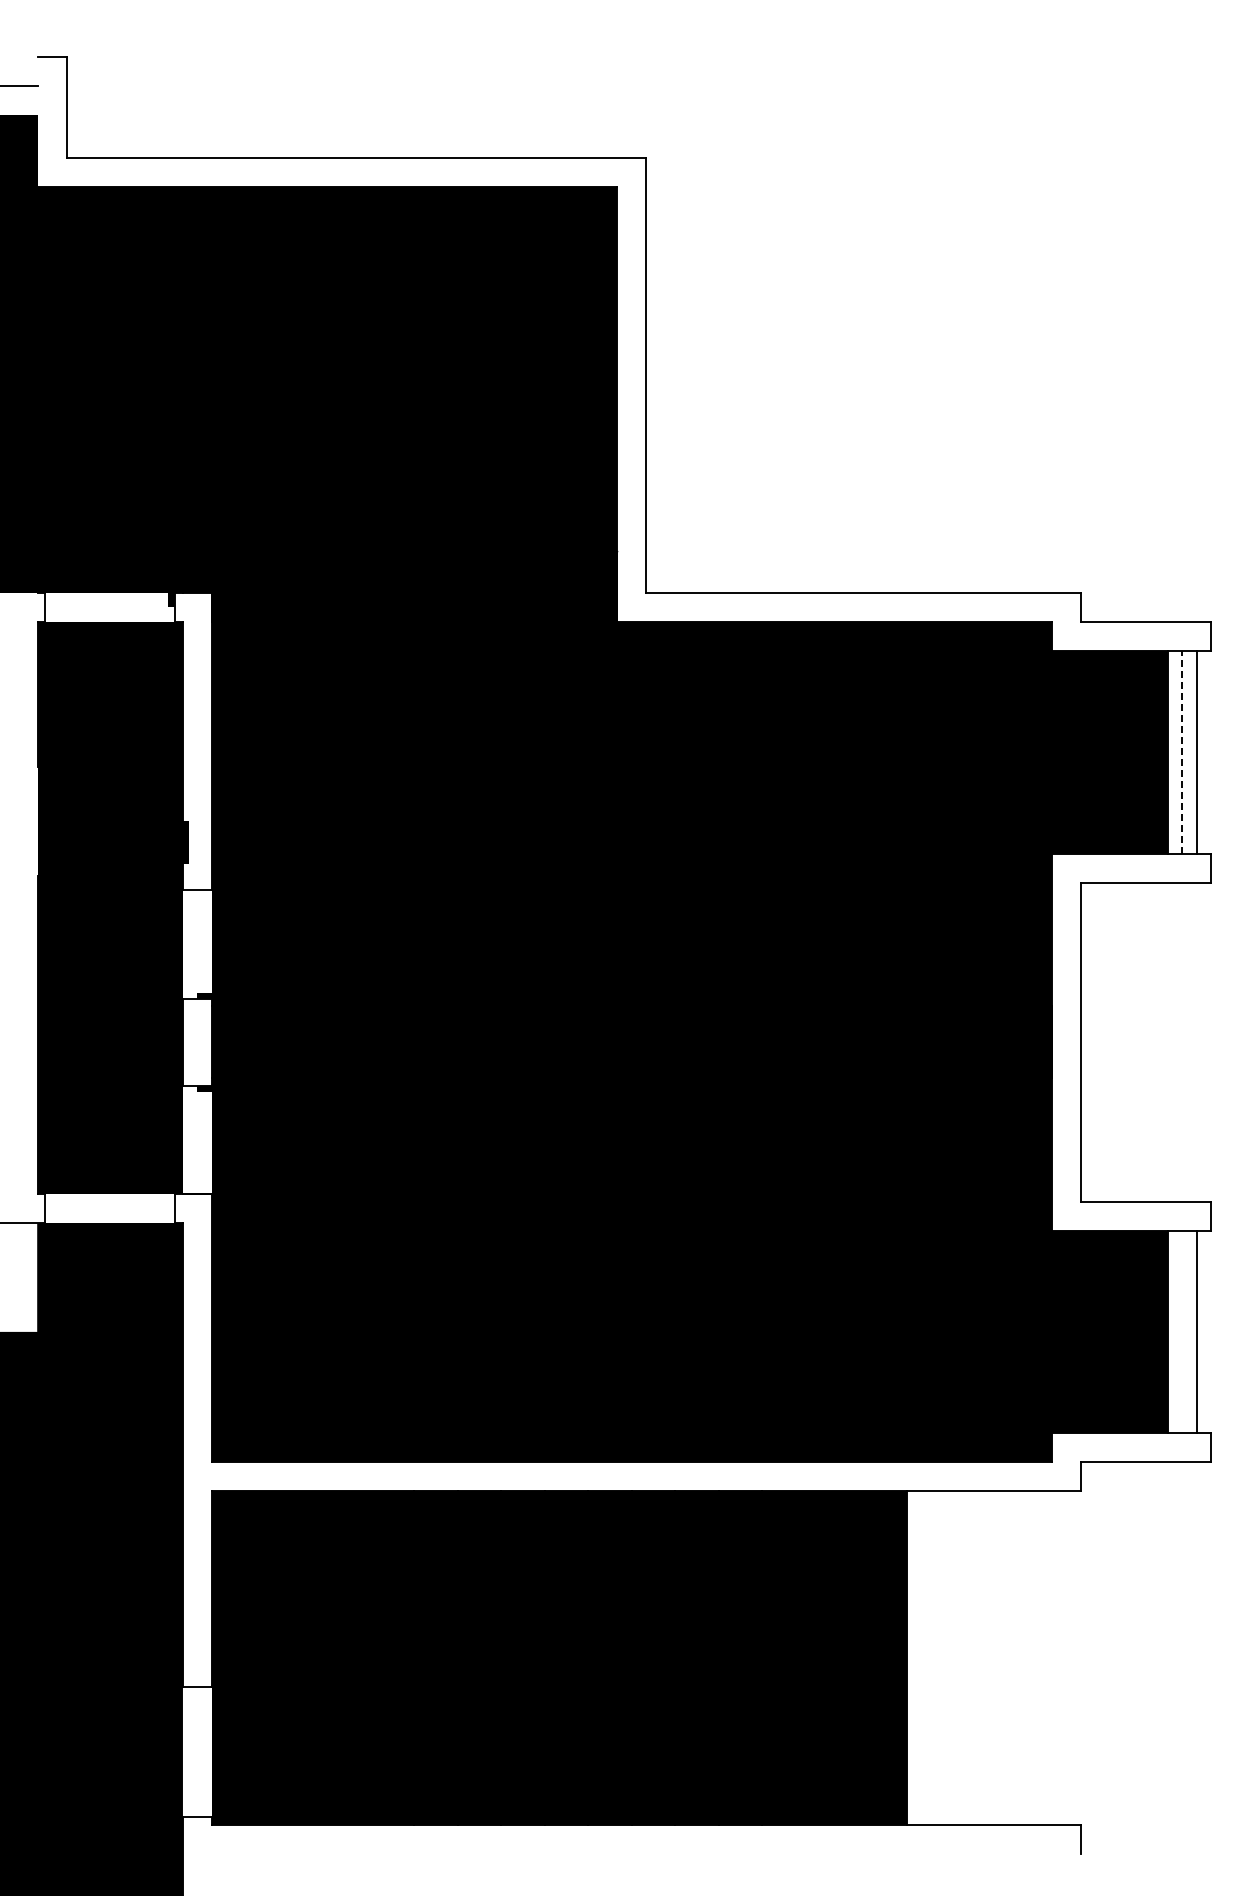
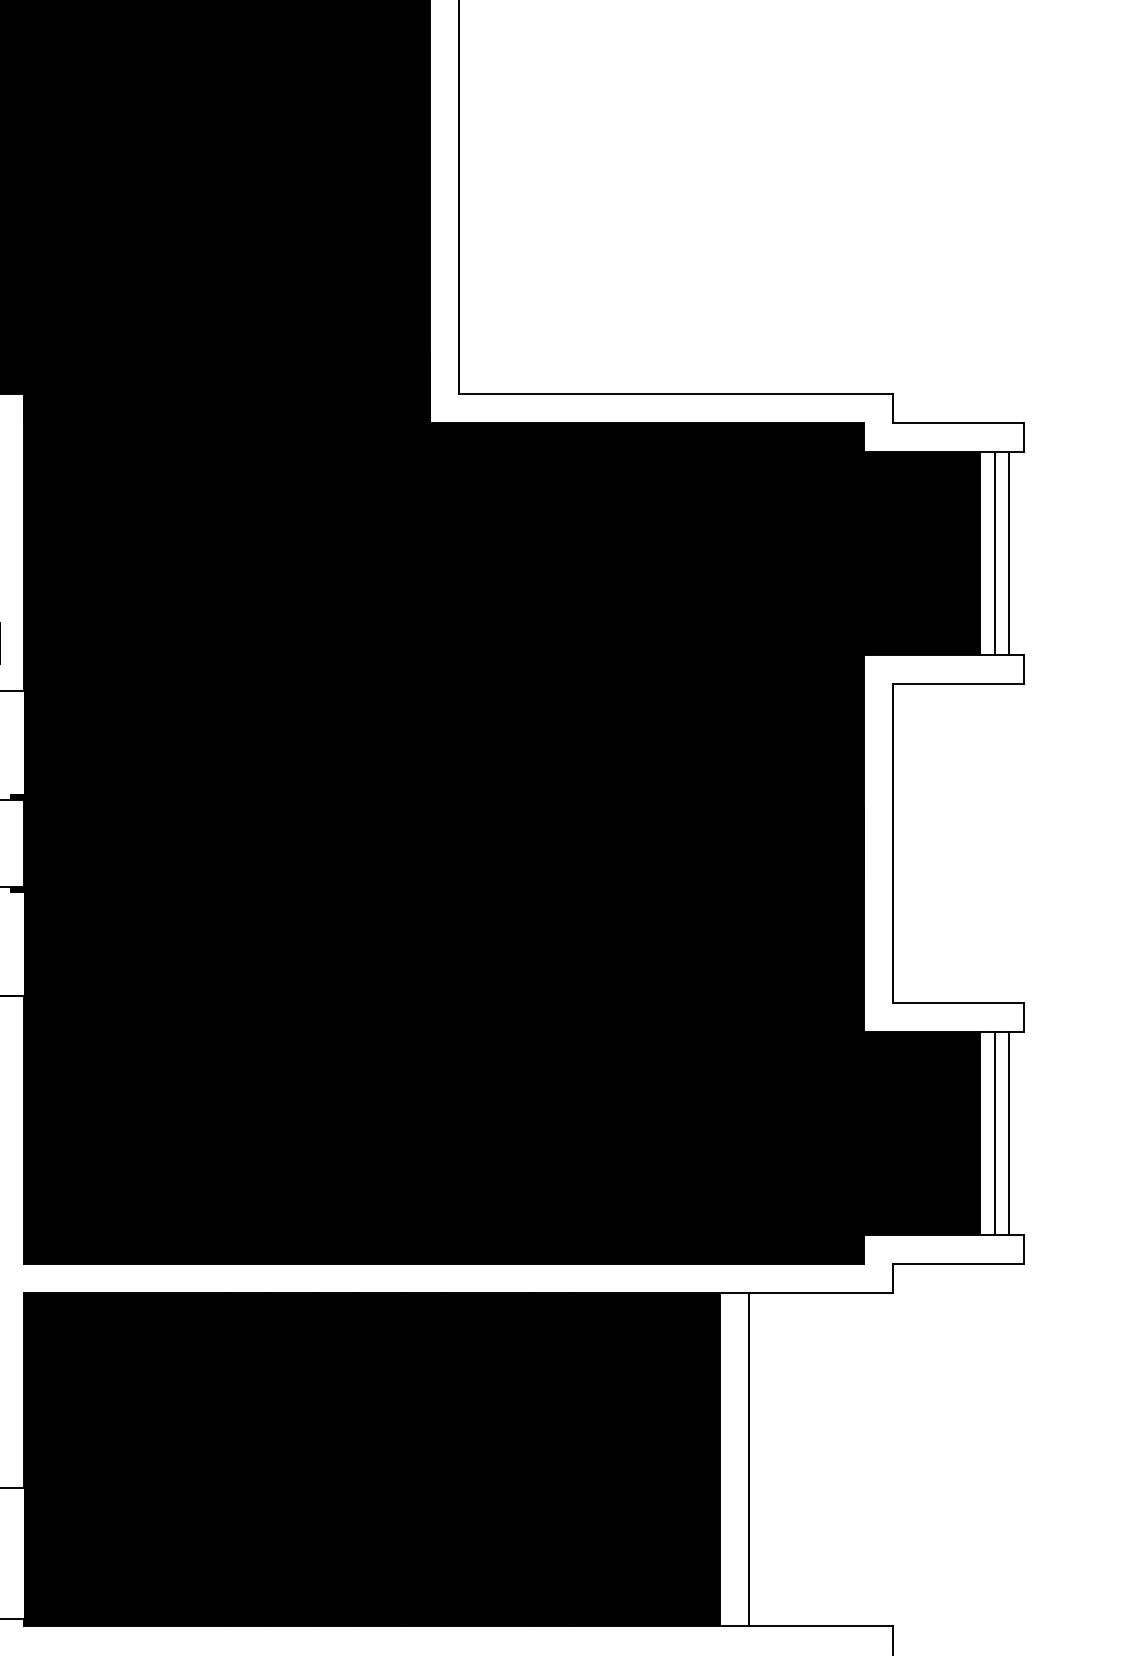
line: (1182, 751) -> (995, 552), dashed -> solid
line: (1182, 1331) -> (995, 1132), added
line: (936, 1657) -> (749, 1458), added

